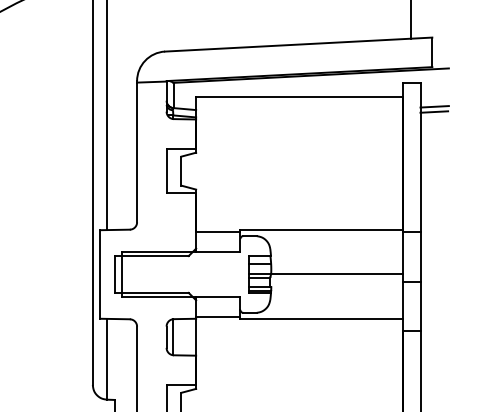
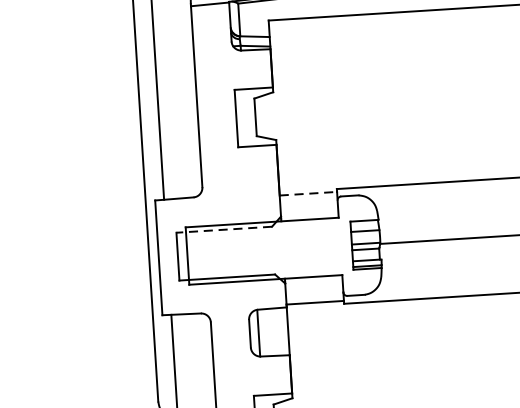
line: (218, 232) -> (308, 193), solid -> dashed
line: (151, 256) -> (223, 230), solid -> dashed

